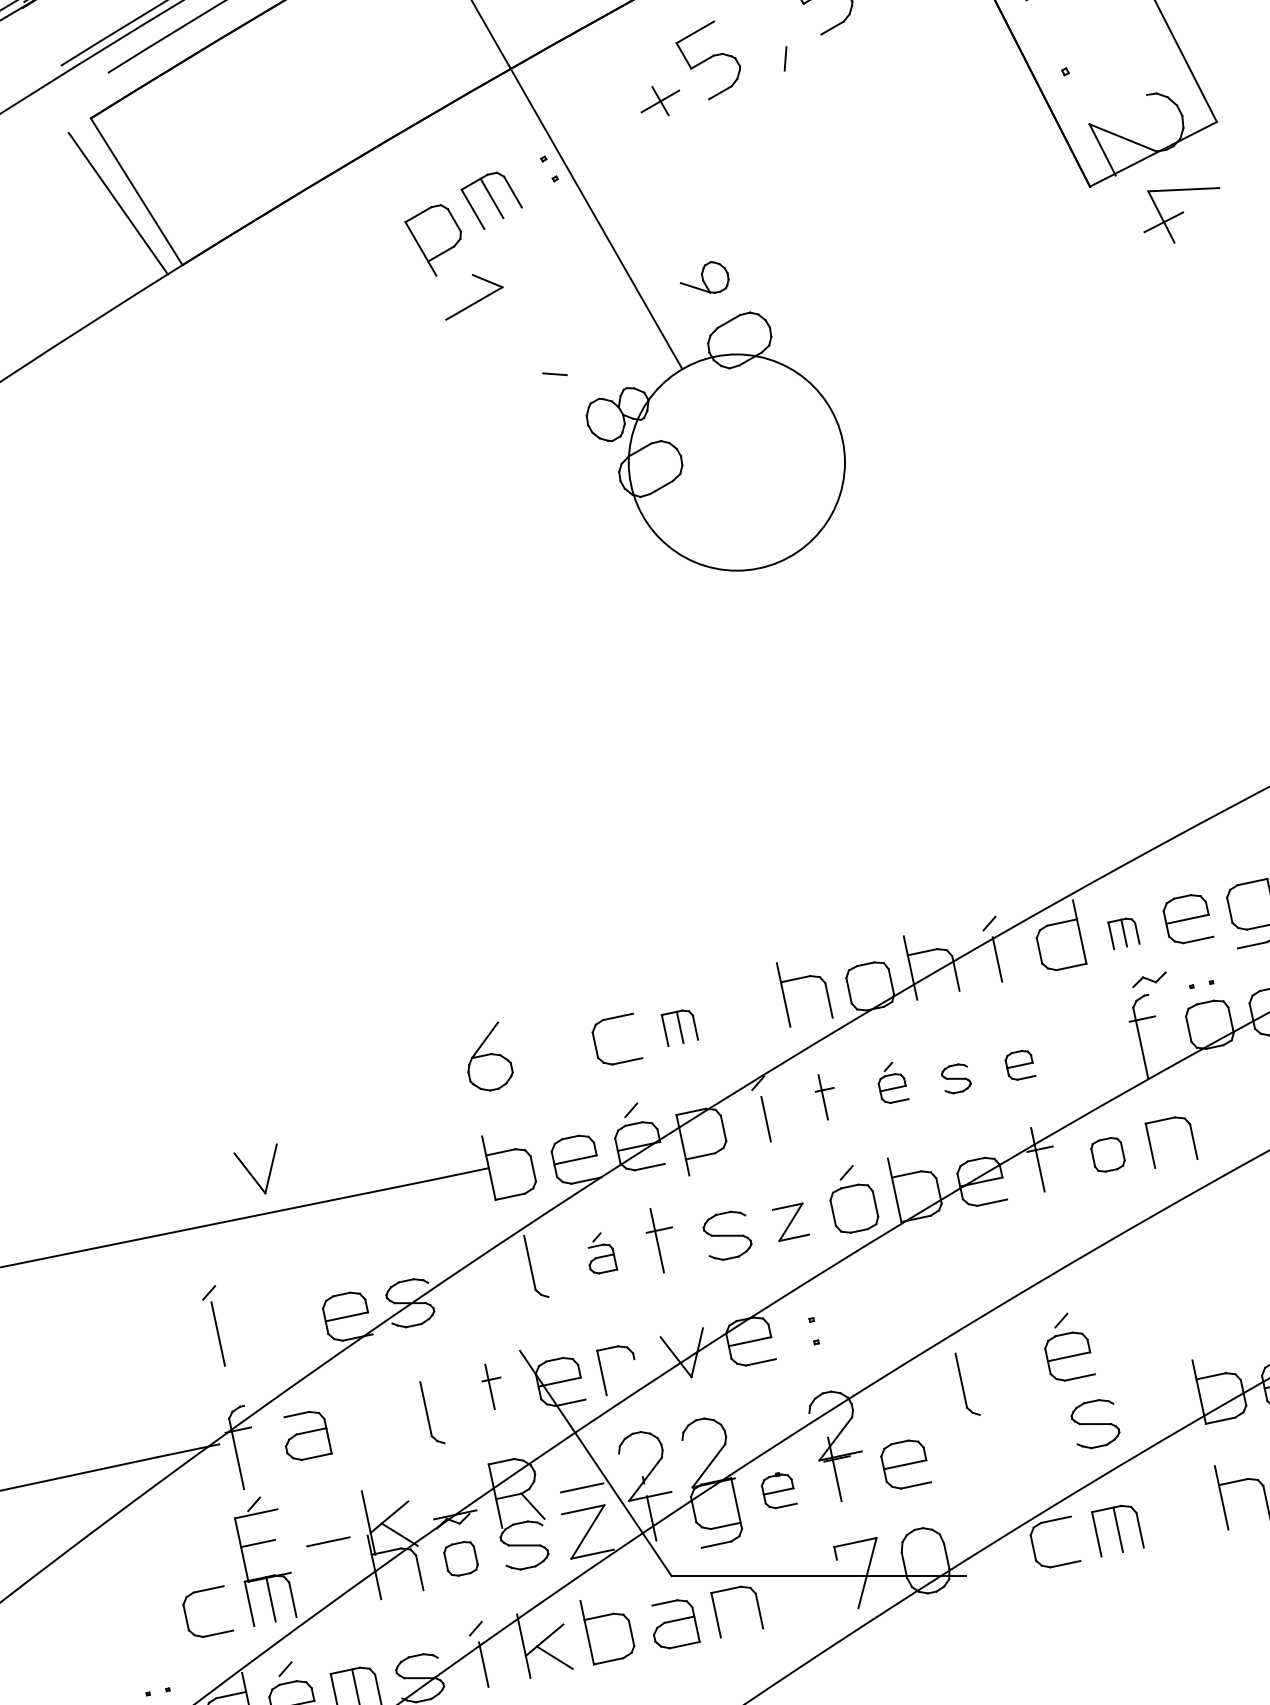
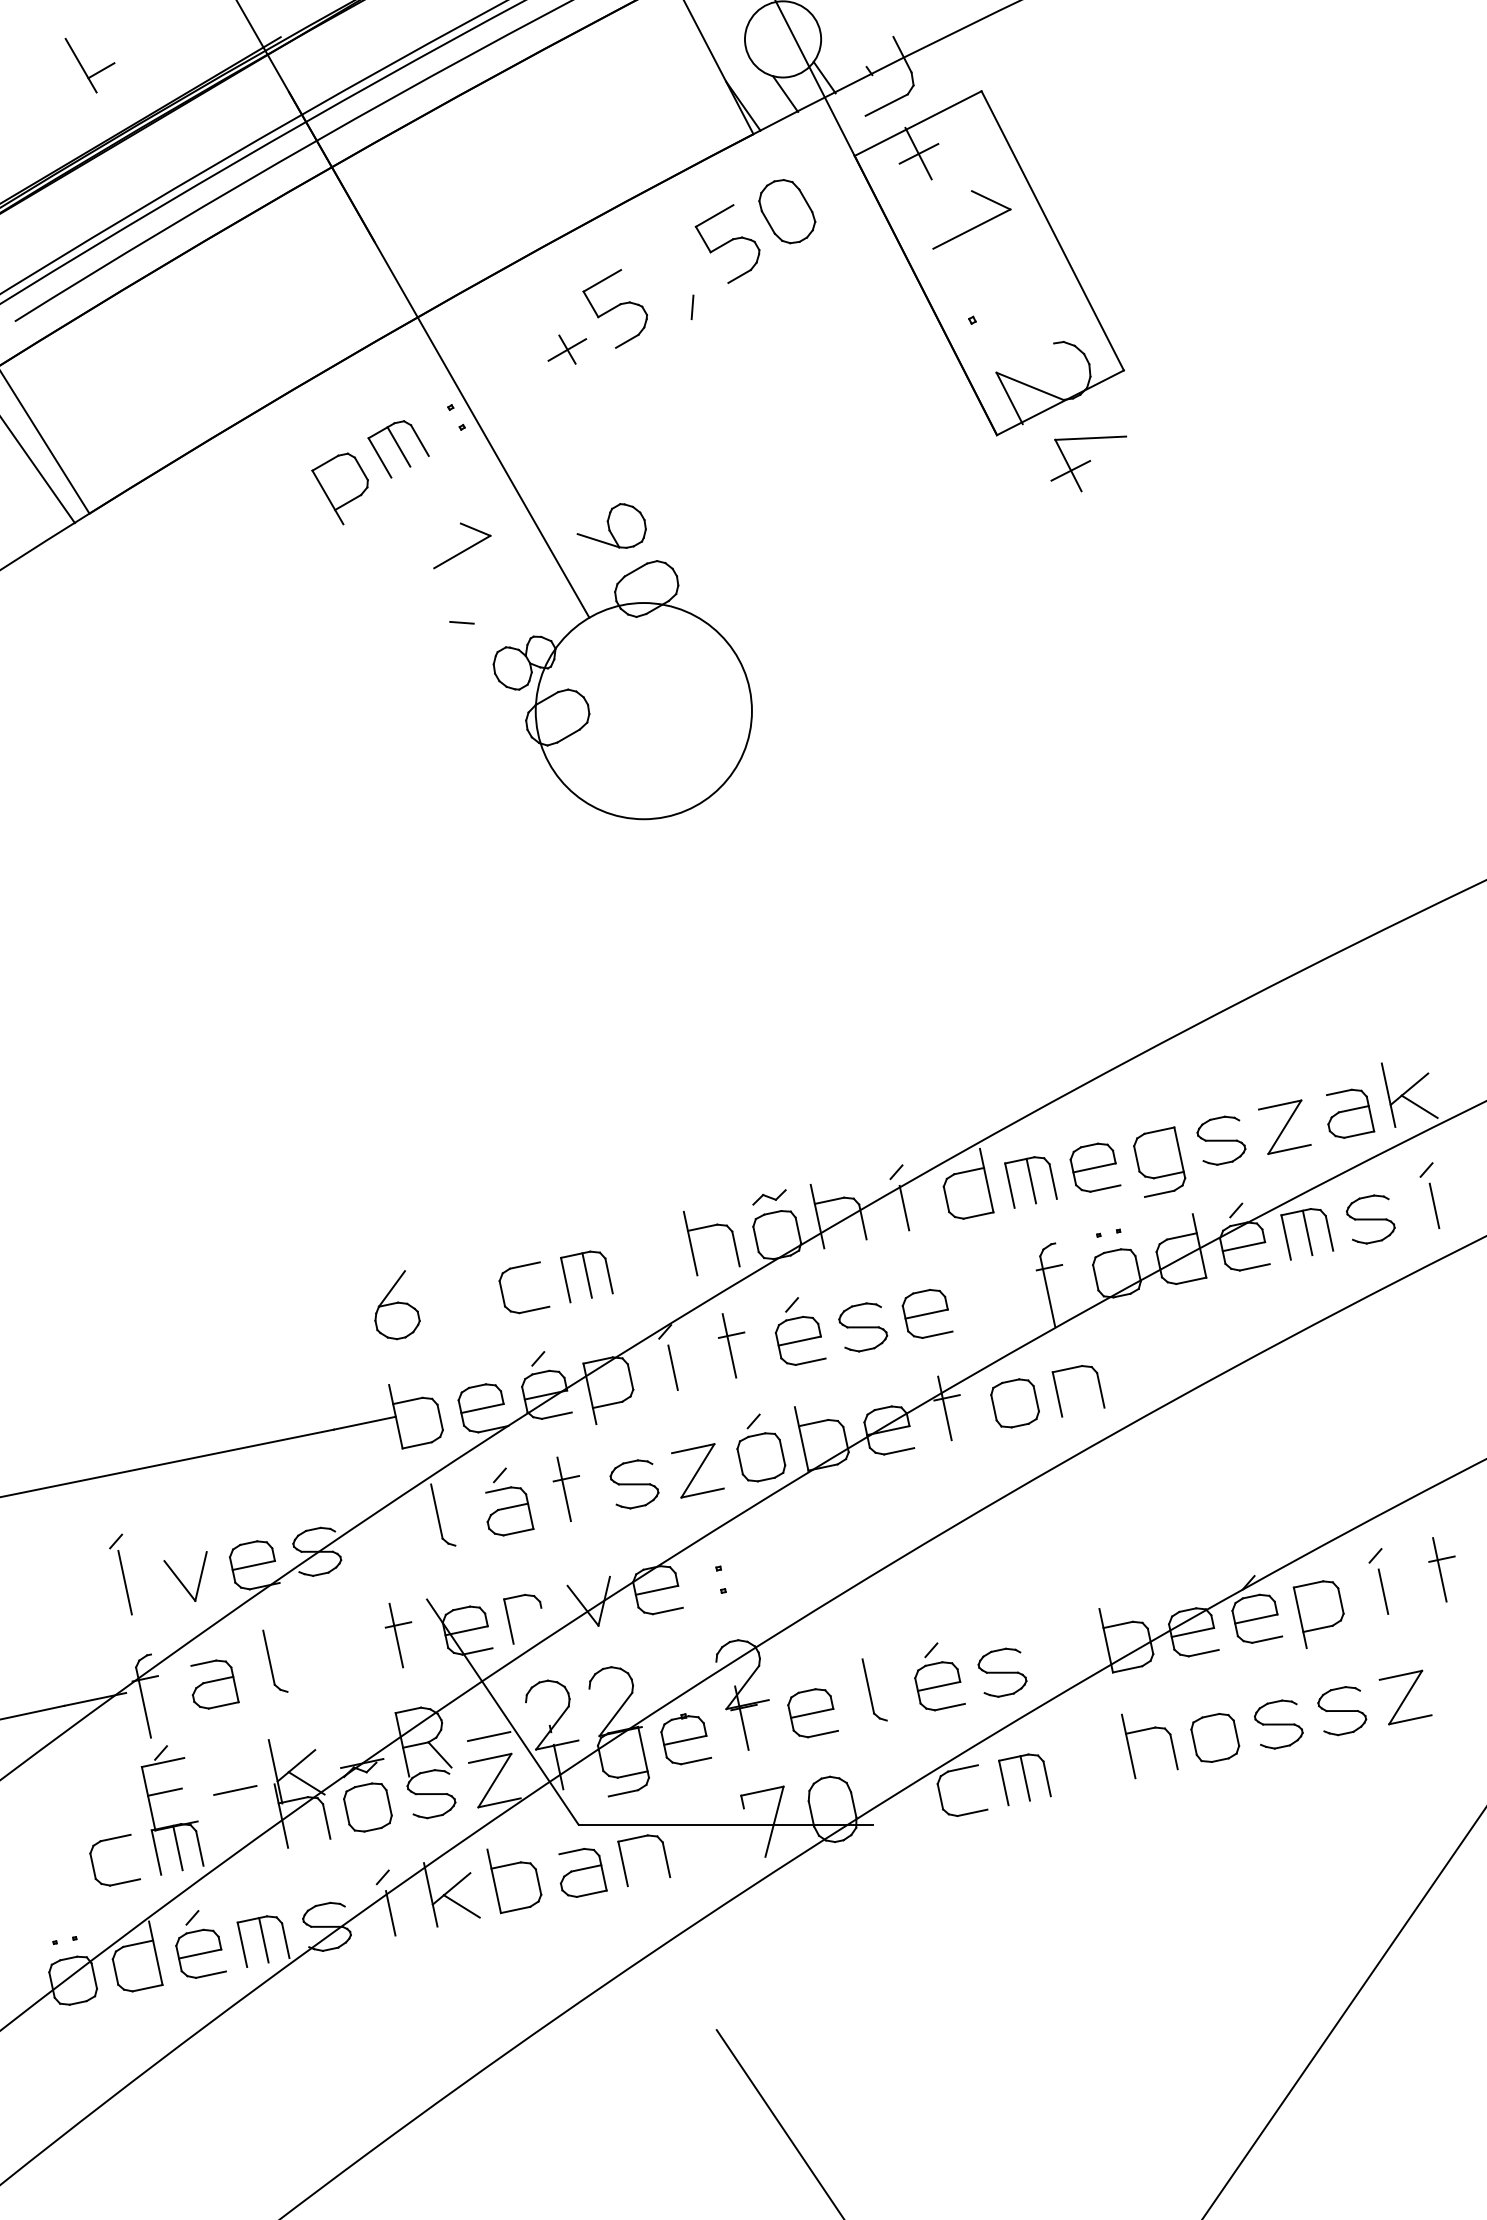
part: (704, 276) -> (611, 525), size x1.43
part: (474, 296) -> (462, 545), moved
part: (1123, 933) -> (1030, 1182), size x1.67
part: (1149, 979) -> (769, 1197), moved
part: (679, 1027) -> (586, 1276), size x1.43
part: (1020, 1064) -> (927, 1313), size x1.67
part: (956, 1078) -> (863, 1327), size x1.67
part: (893, 1082) -> (800, 1331), size x1.67
part: (824, 1096) -> (731, 1345), size x1.43
part: (1107, 1154) -> (1014, 1403), size x1.43
part: (249, 1170) -> (179, 1578), moved
part: (790, 1221) -> (697, 1470), size x1.43
part: (602, 1252) -> (509, 1501), size x1.67
part: (1069, 1346) -> (939, 1676), moved
part: (967, 1383) -> (874, 1689), moved
part: (491, 1386) -> (398, 1635), size x1.43
part: (432, 1411) -> (275, 1660), moved
part: (779, 1490) -> (686, 1739), size x1.43
part: (460, 1558) -> (367, 1807), size x1.43

